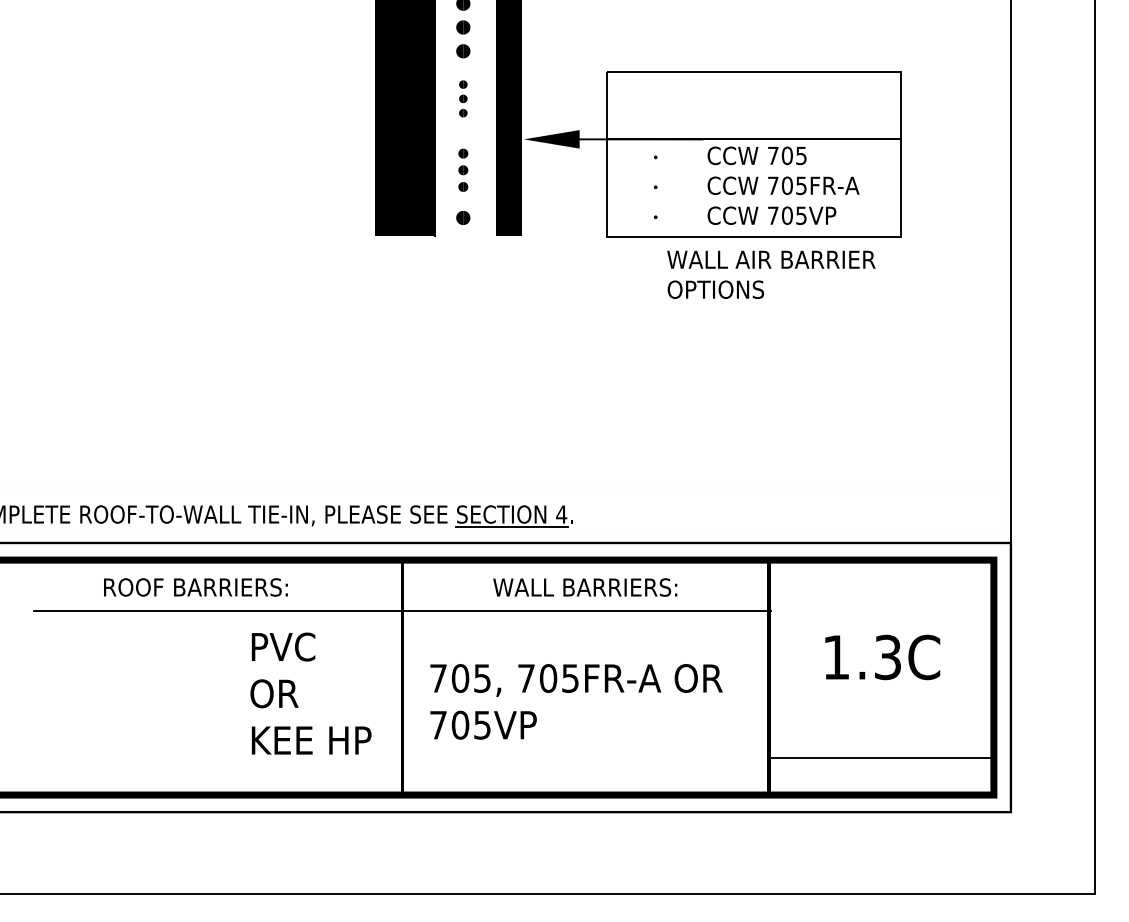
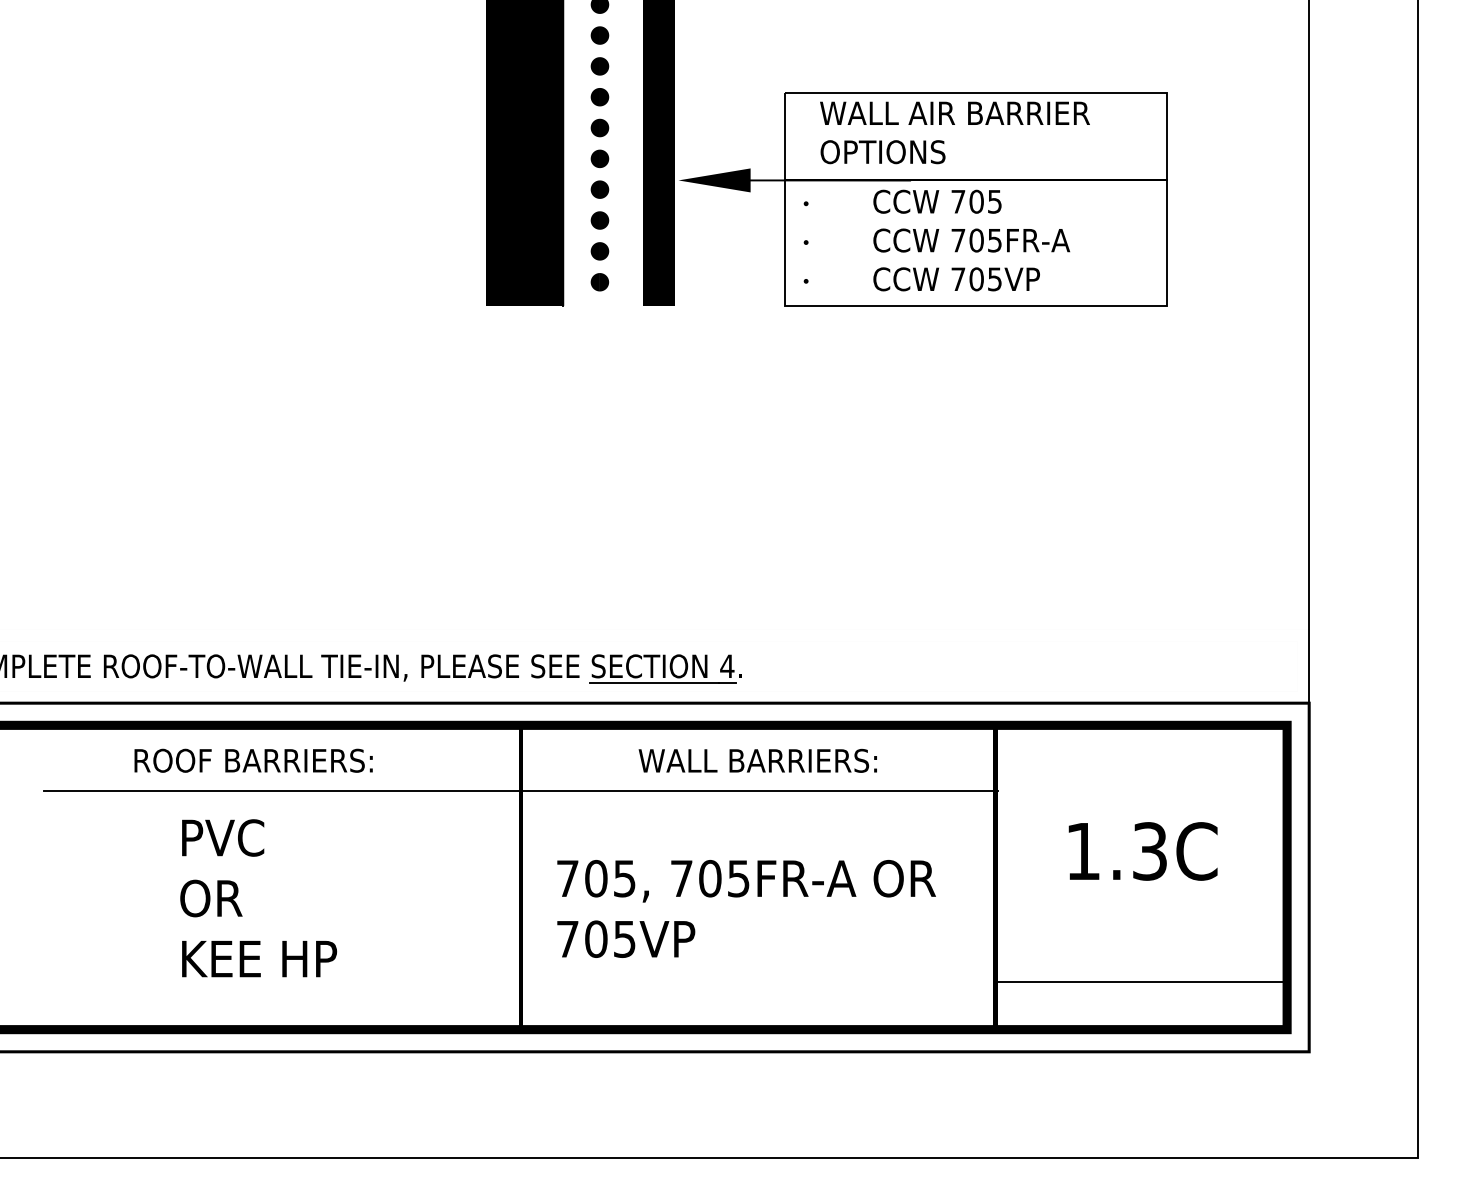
part: (462, 98) -> (599, 127), size x1.67
part: (462, 170) -> (599, 220), size x1.43
text: (756, 185) -> (936, 240), moved
text: (771, 274) -> (954, 132), moved
text: (310, 693) -> (258, 898), moved

